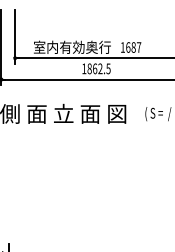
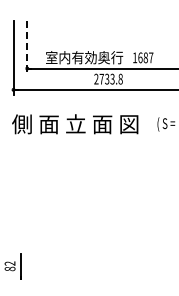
line: (15, 37) -> (27, 47), solid -> dashed
text: (96, 68) -> (108, 78), 1862.5 -> 2733.8

